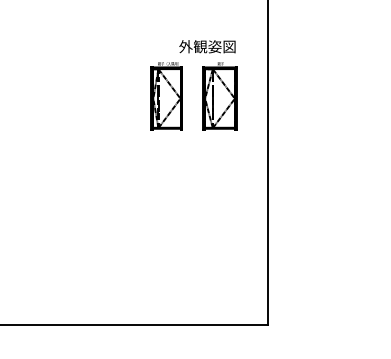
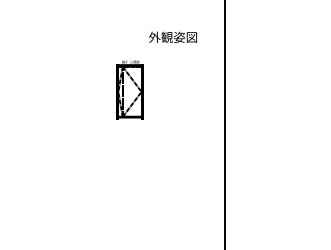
part: (166, 96) -> (129, 90), moved
part: (219, 96) -> (183, 79), removed

